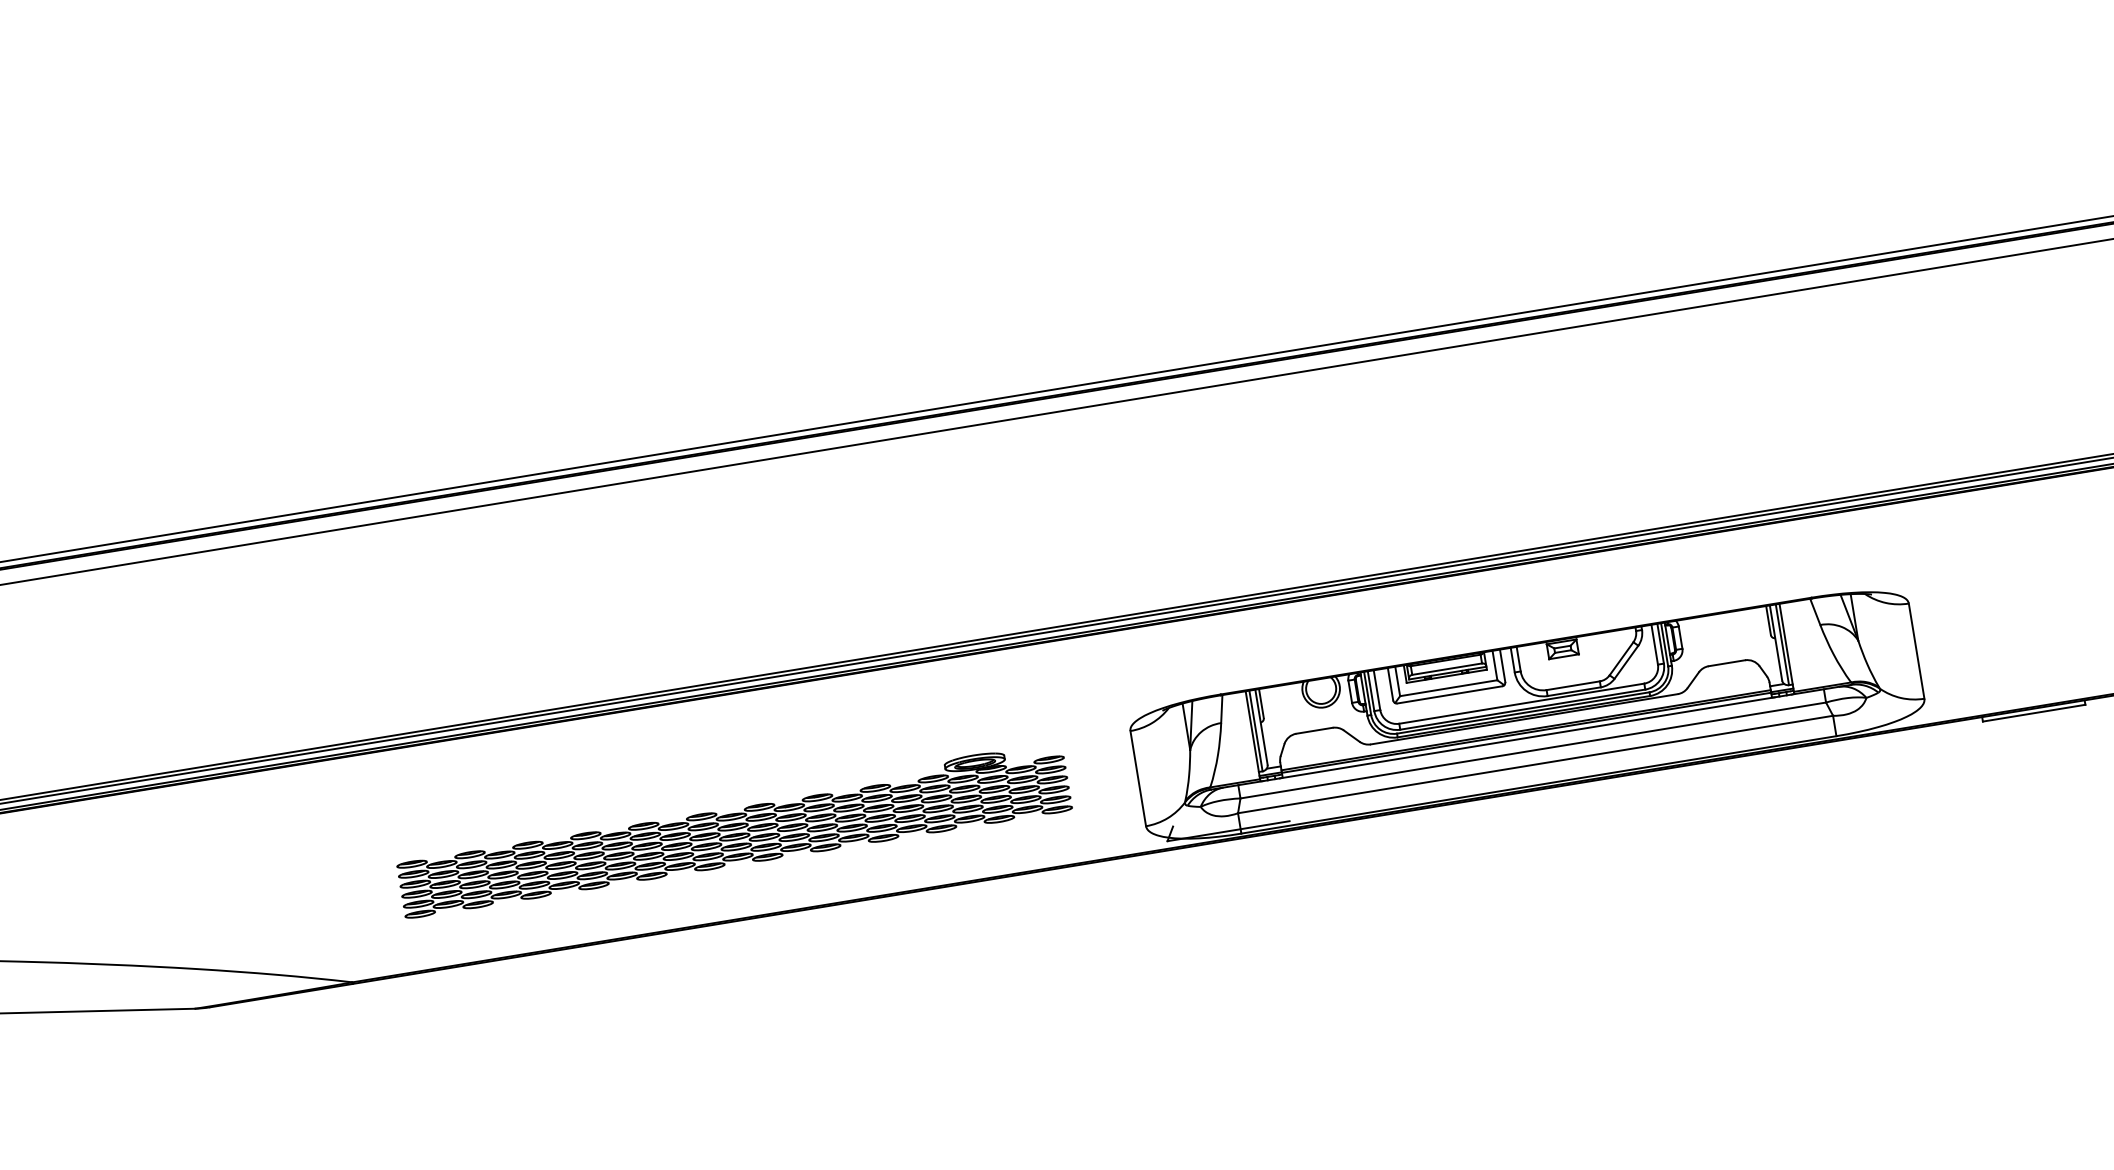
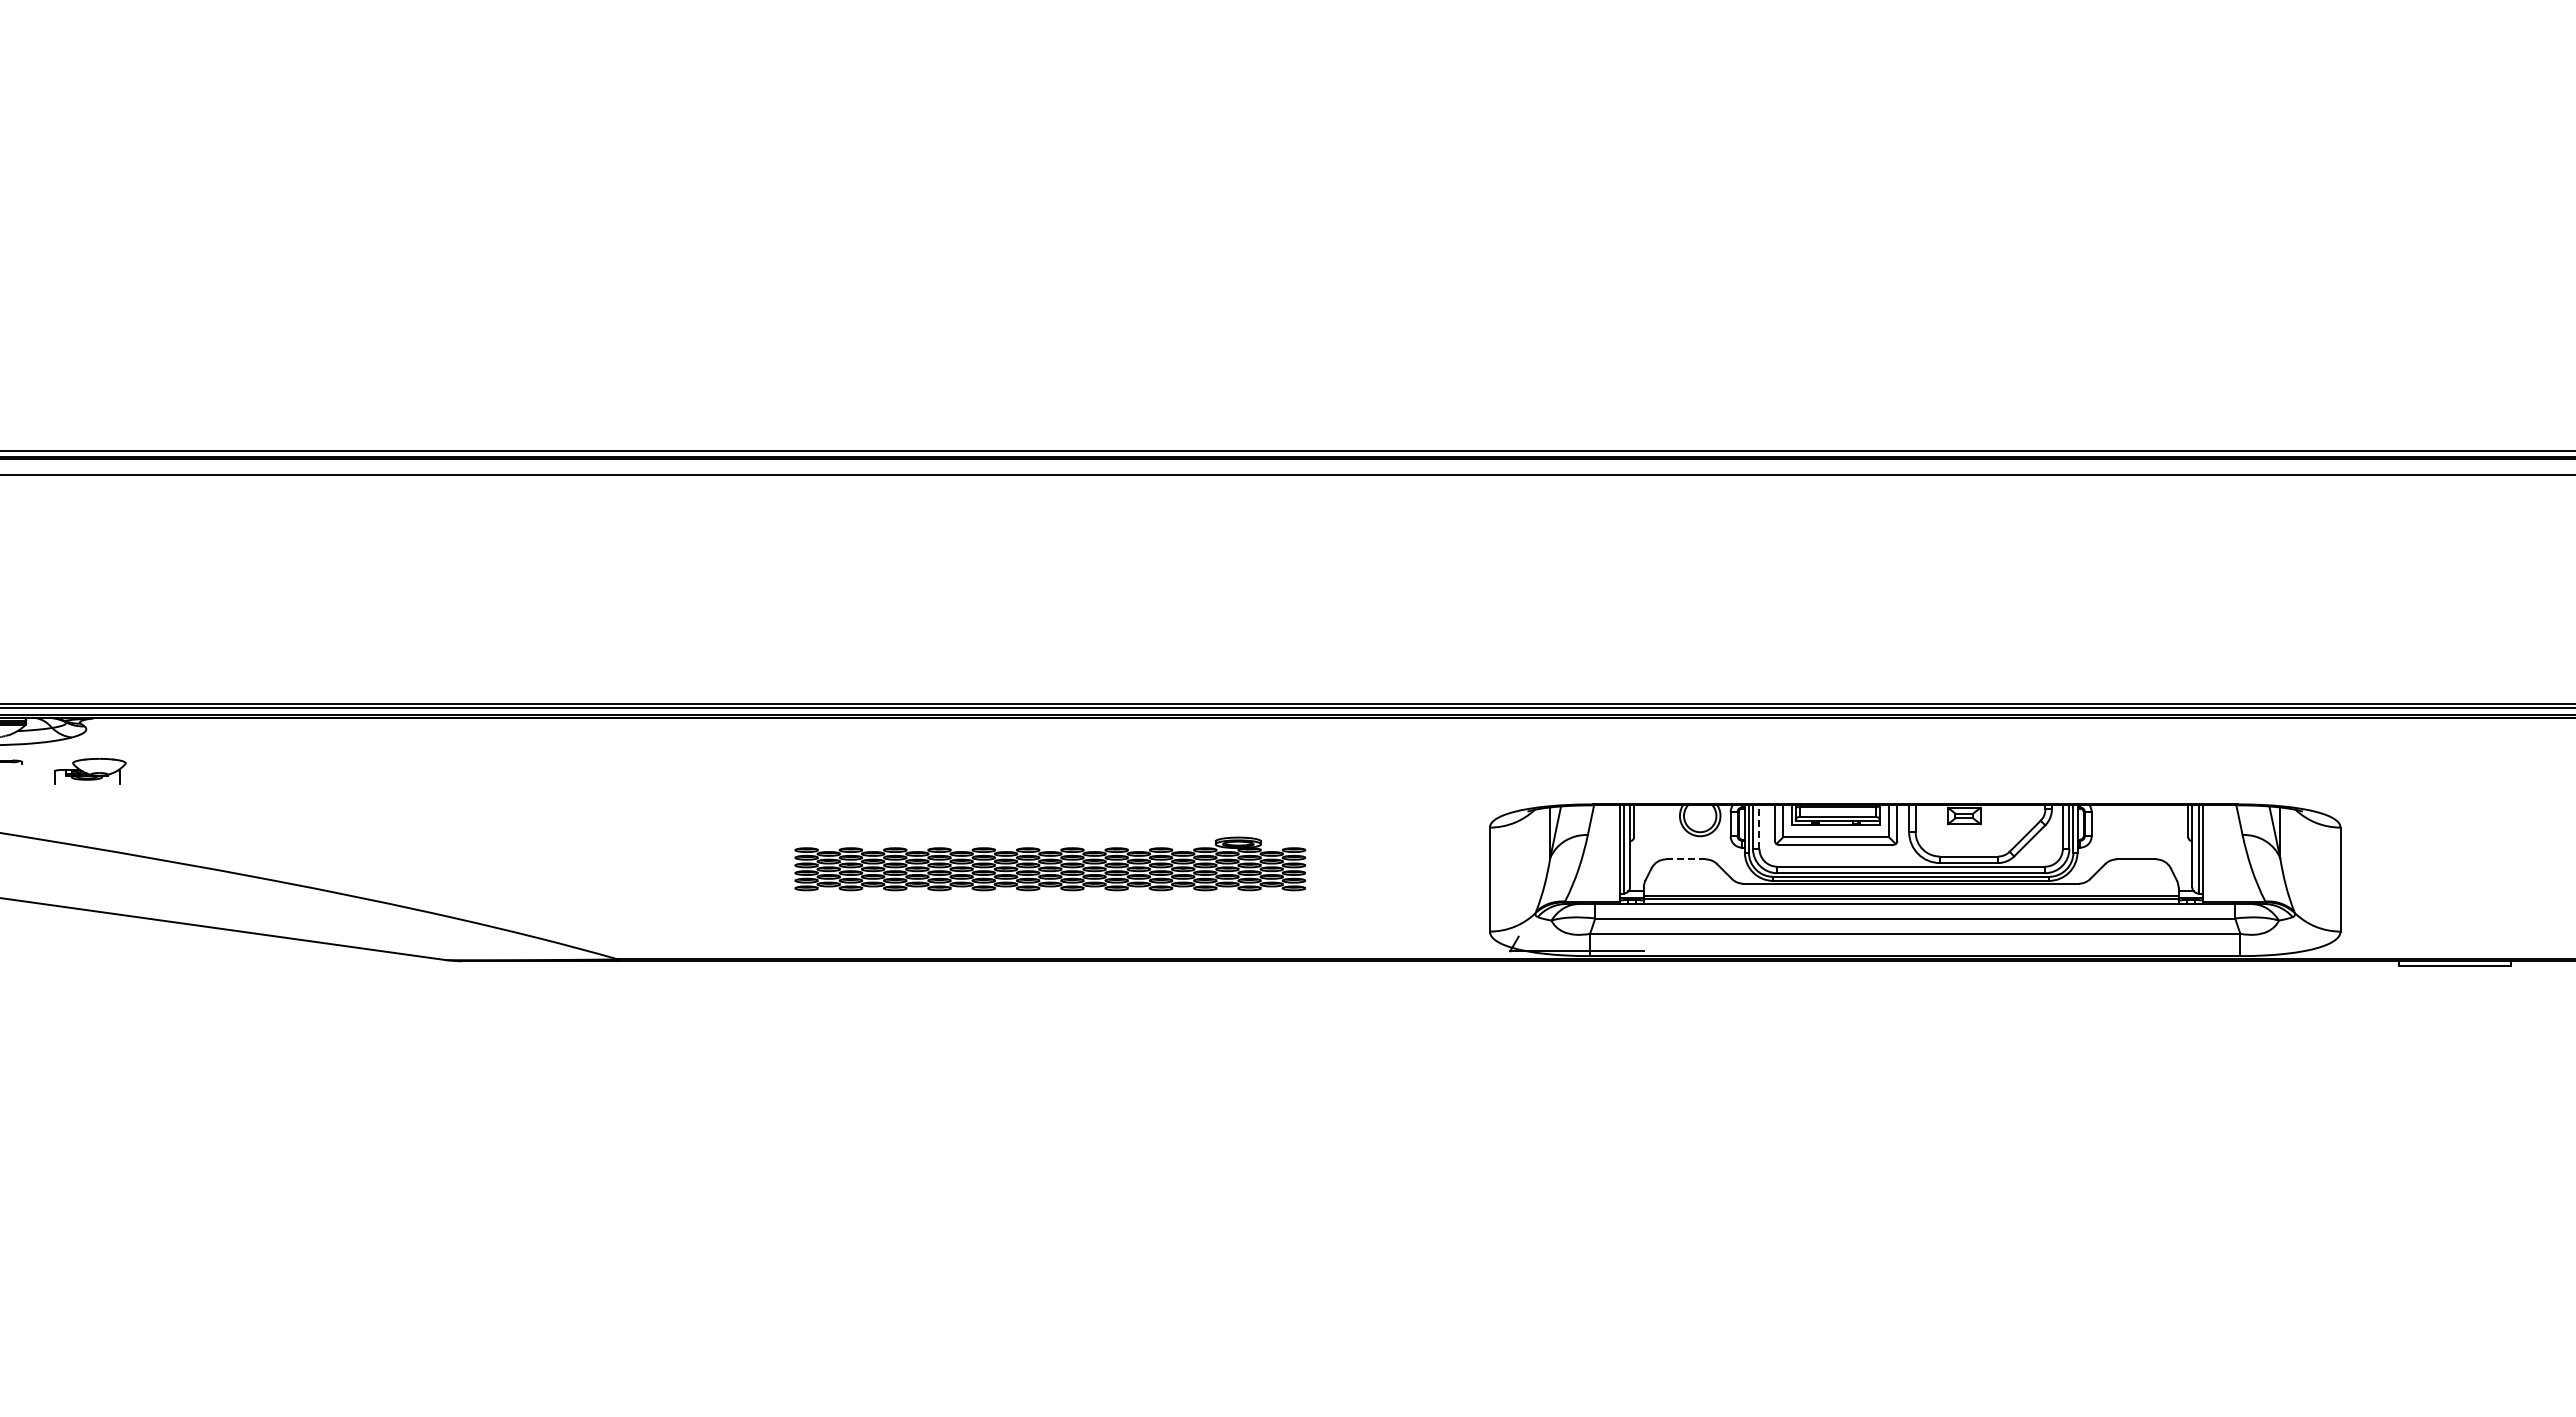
line: (1377, 690) -> (1759, 827), solid -> dashed
line: (1314, 730) -> (1685, 859), solid -> dashed
part: (733, 829) -> (1050, 863), size x0.7

